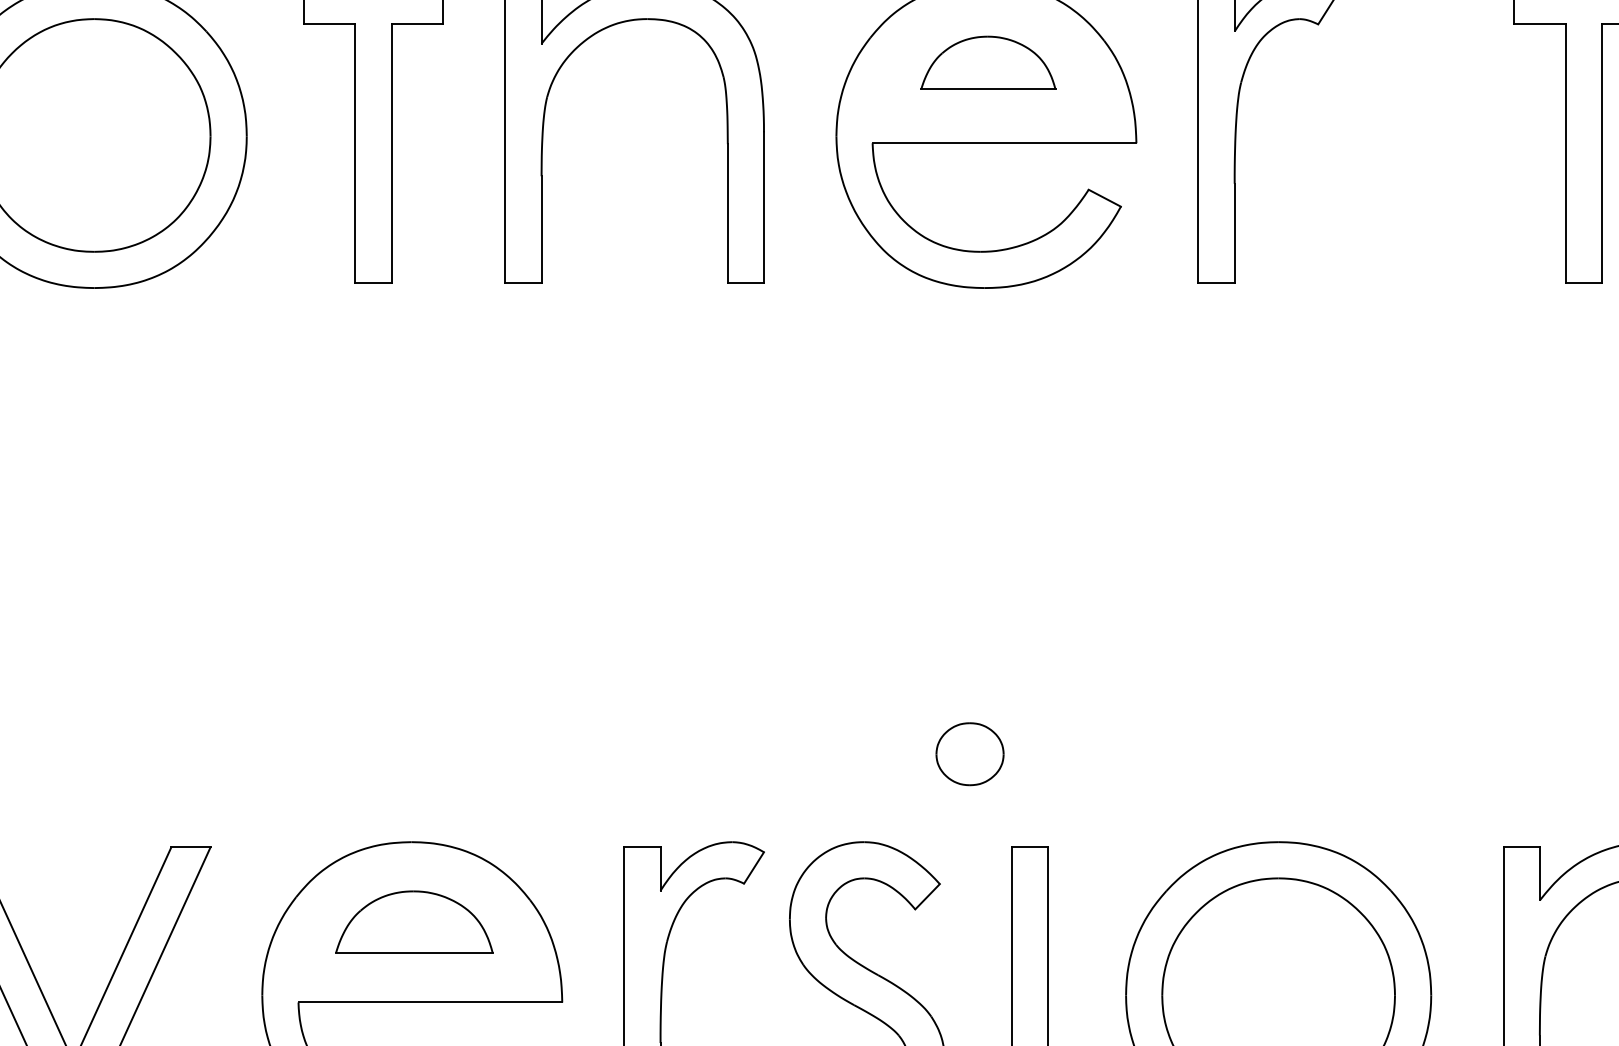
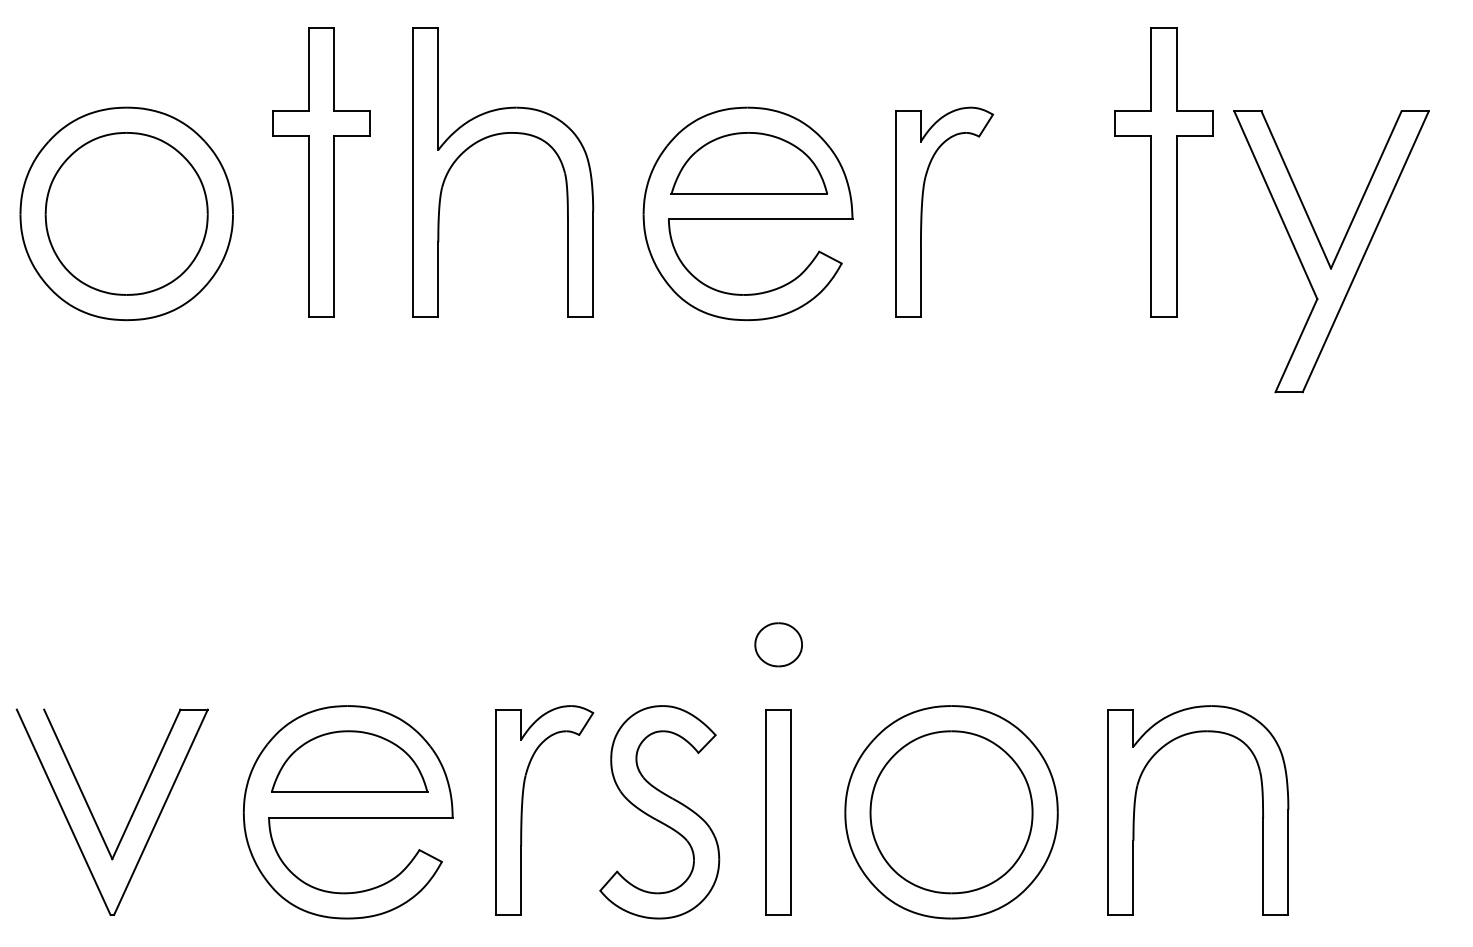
part: (988, 63) -> (749, 163), size x1.67
part: (969, 753) -> (778, 644), moved
part: (414, 921) -> (349, 761), size x1.43

